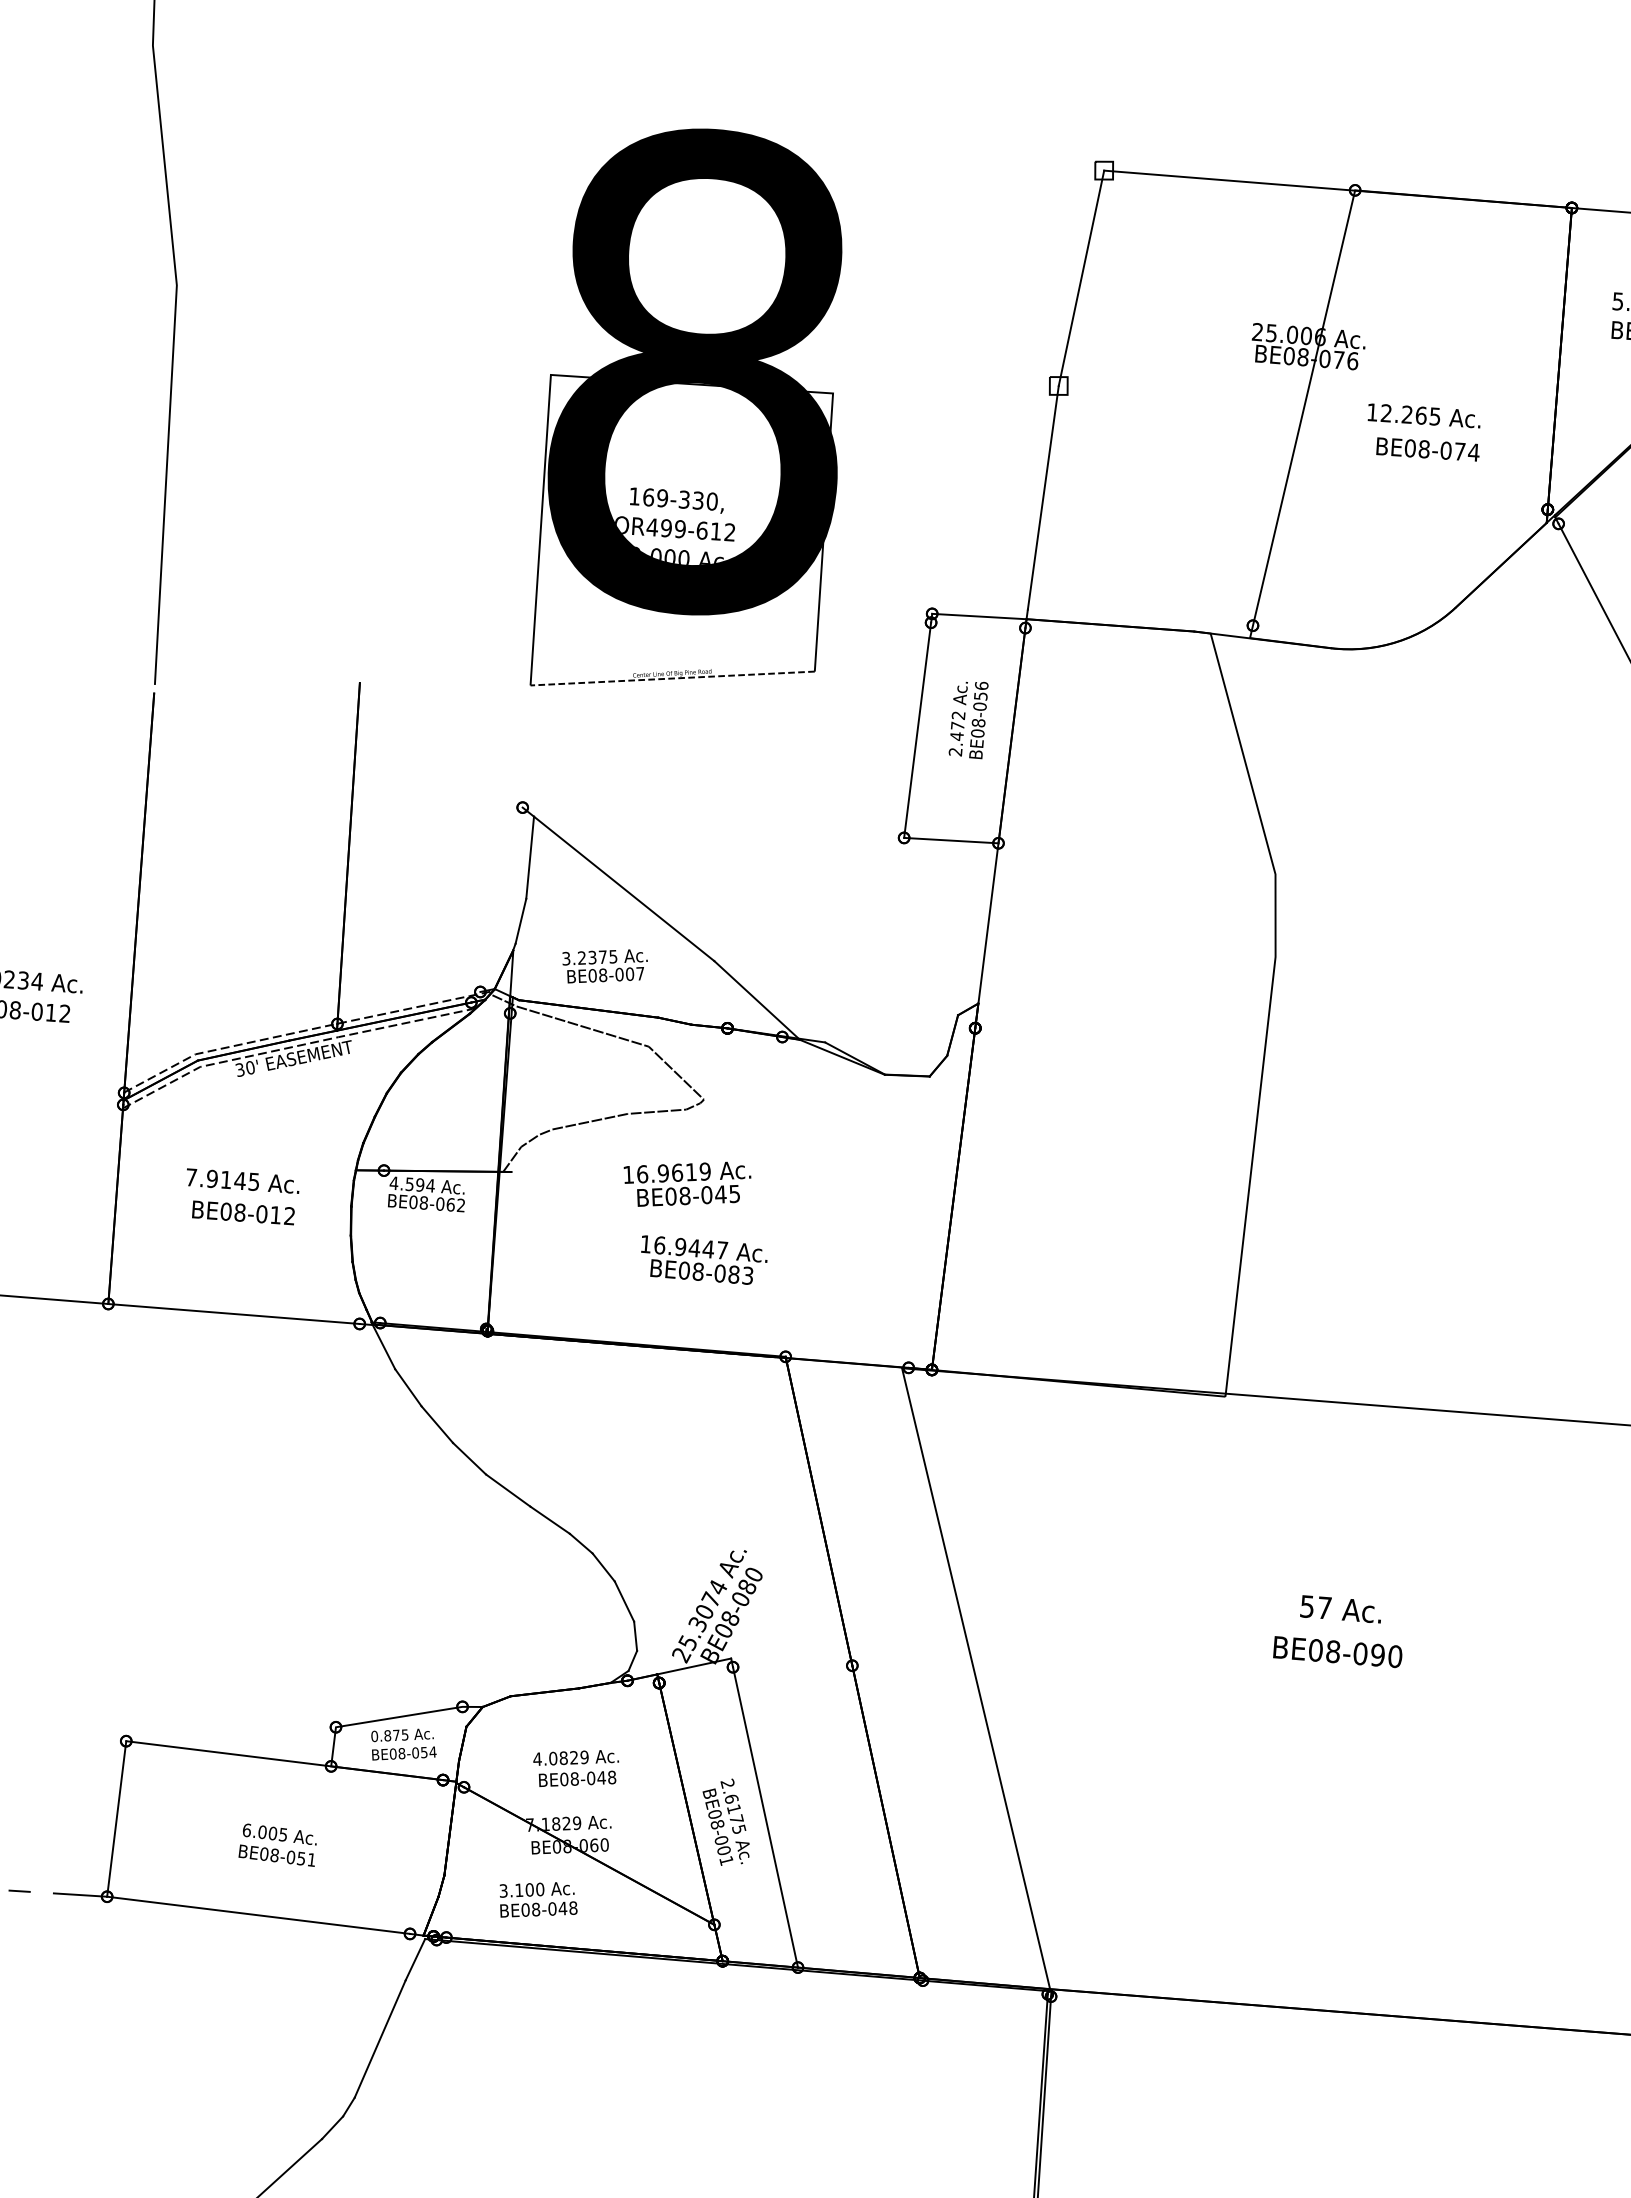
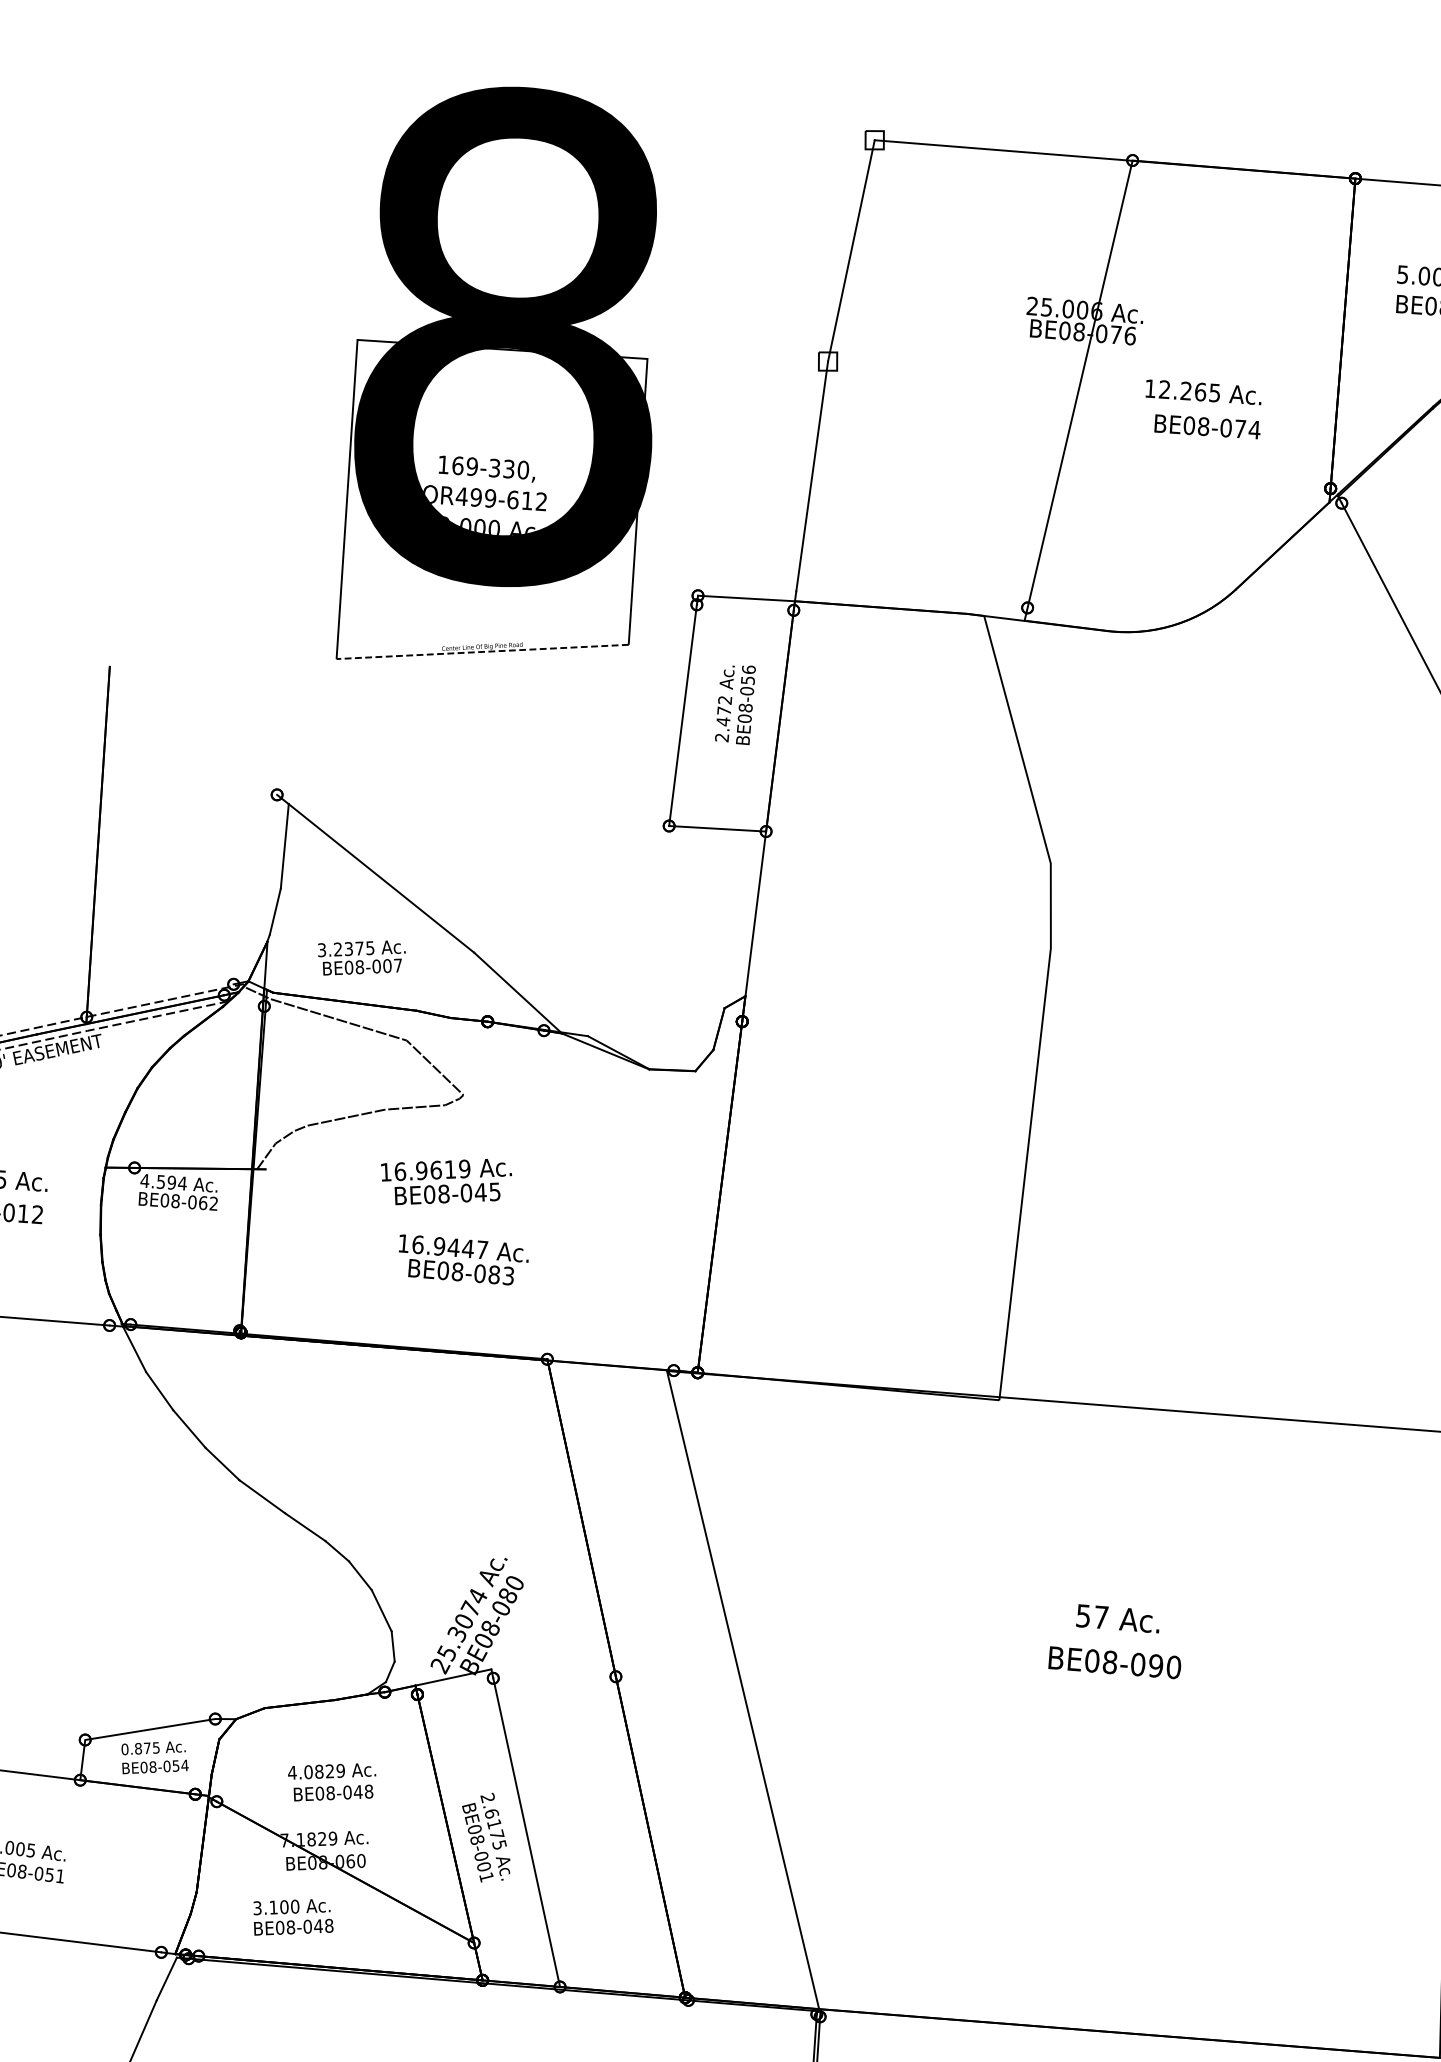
part: (685, 407) -> (495, 373), moved

